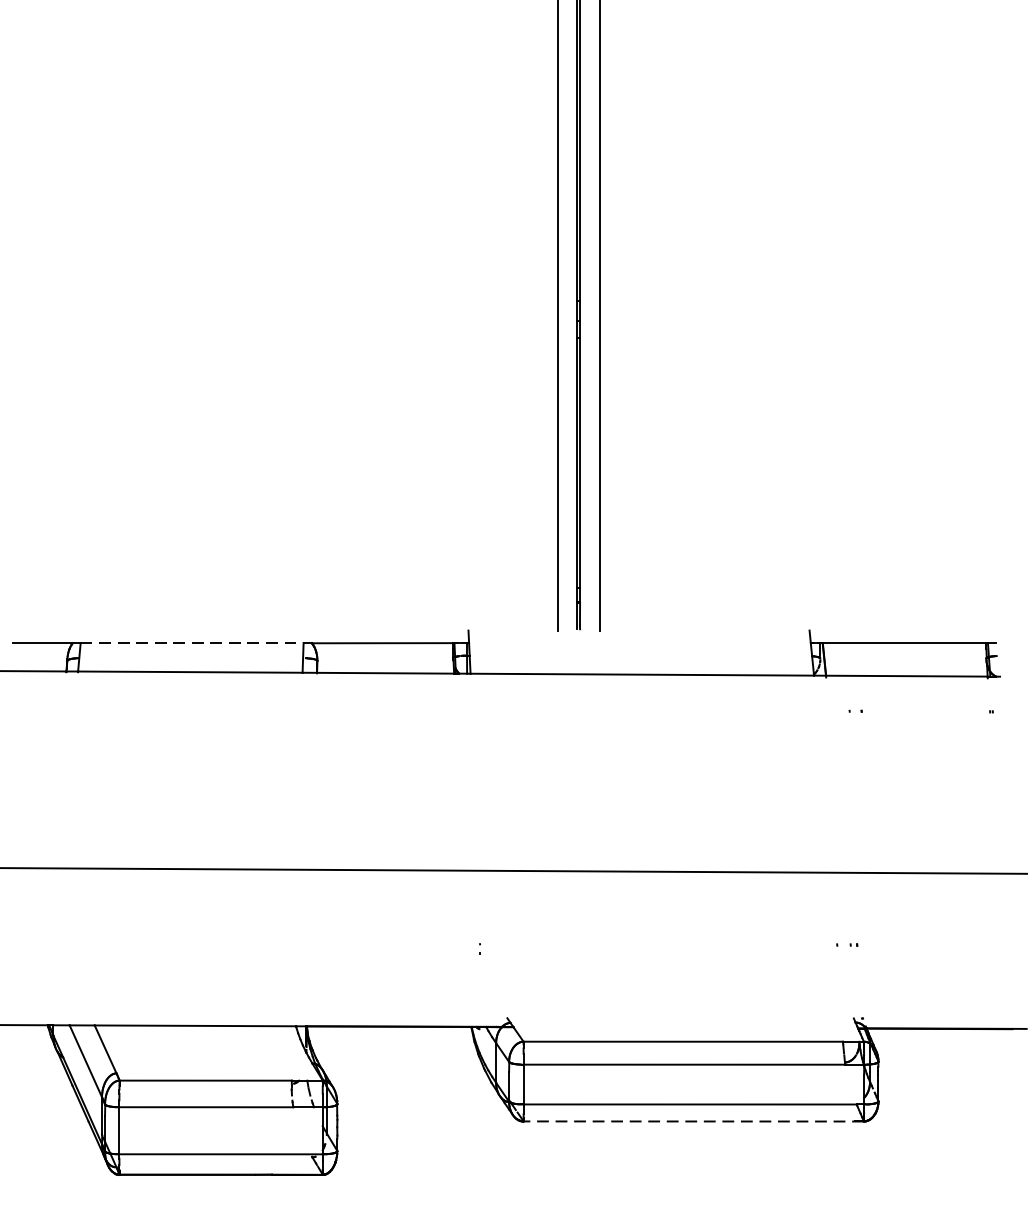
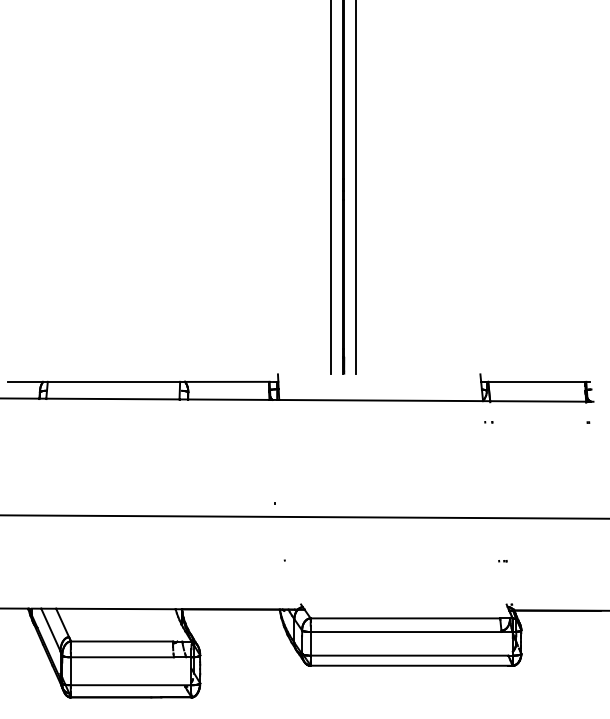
line: (193, 642) -> (114, 381), dashed -> solid
part: (855, 711) -> (488, 422), moved
part: (846, 945) -> (502, 561), size x0.62
line: (693, 1121) -> (411, 665), dashed -> solid

